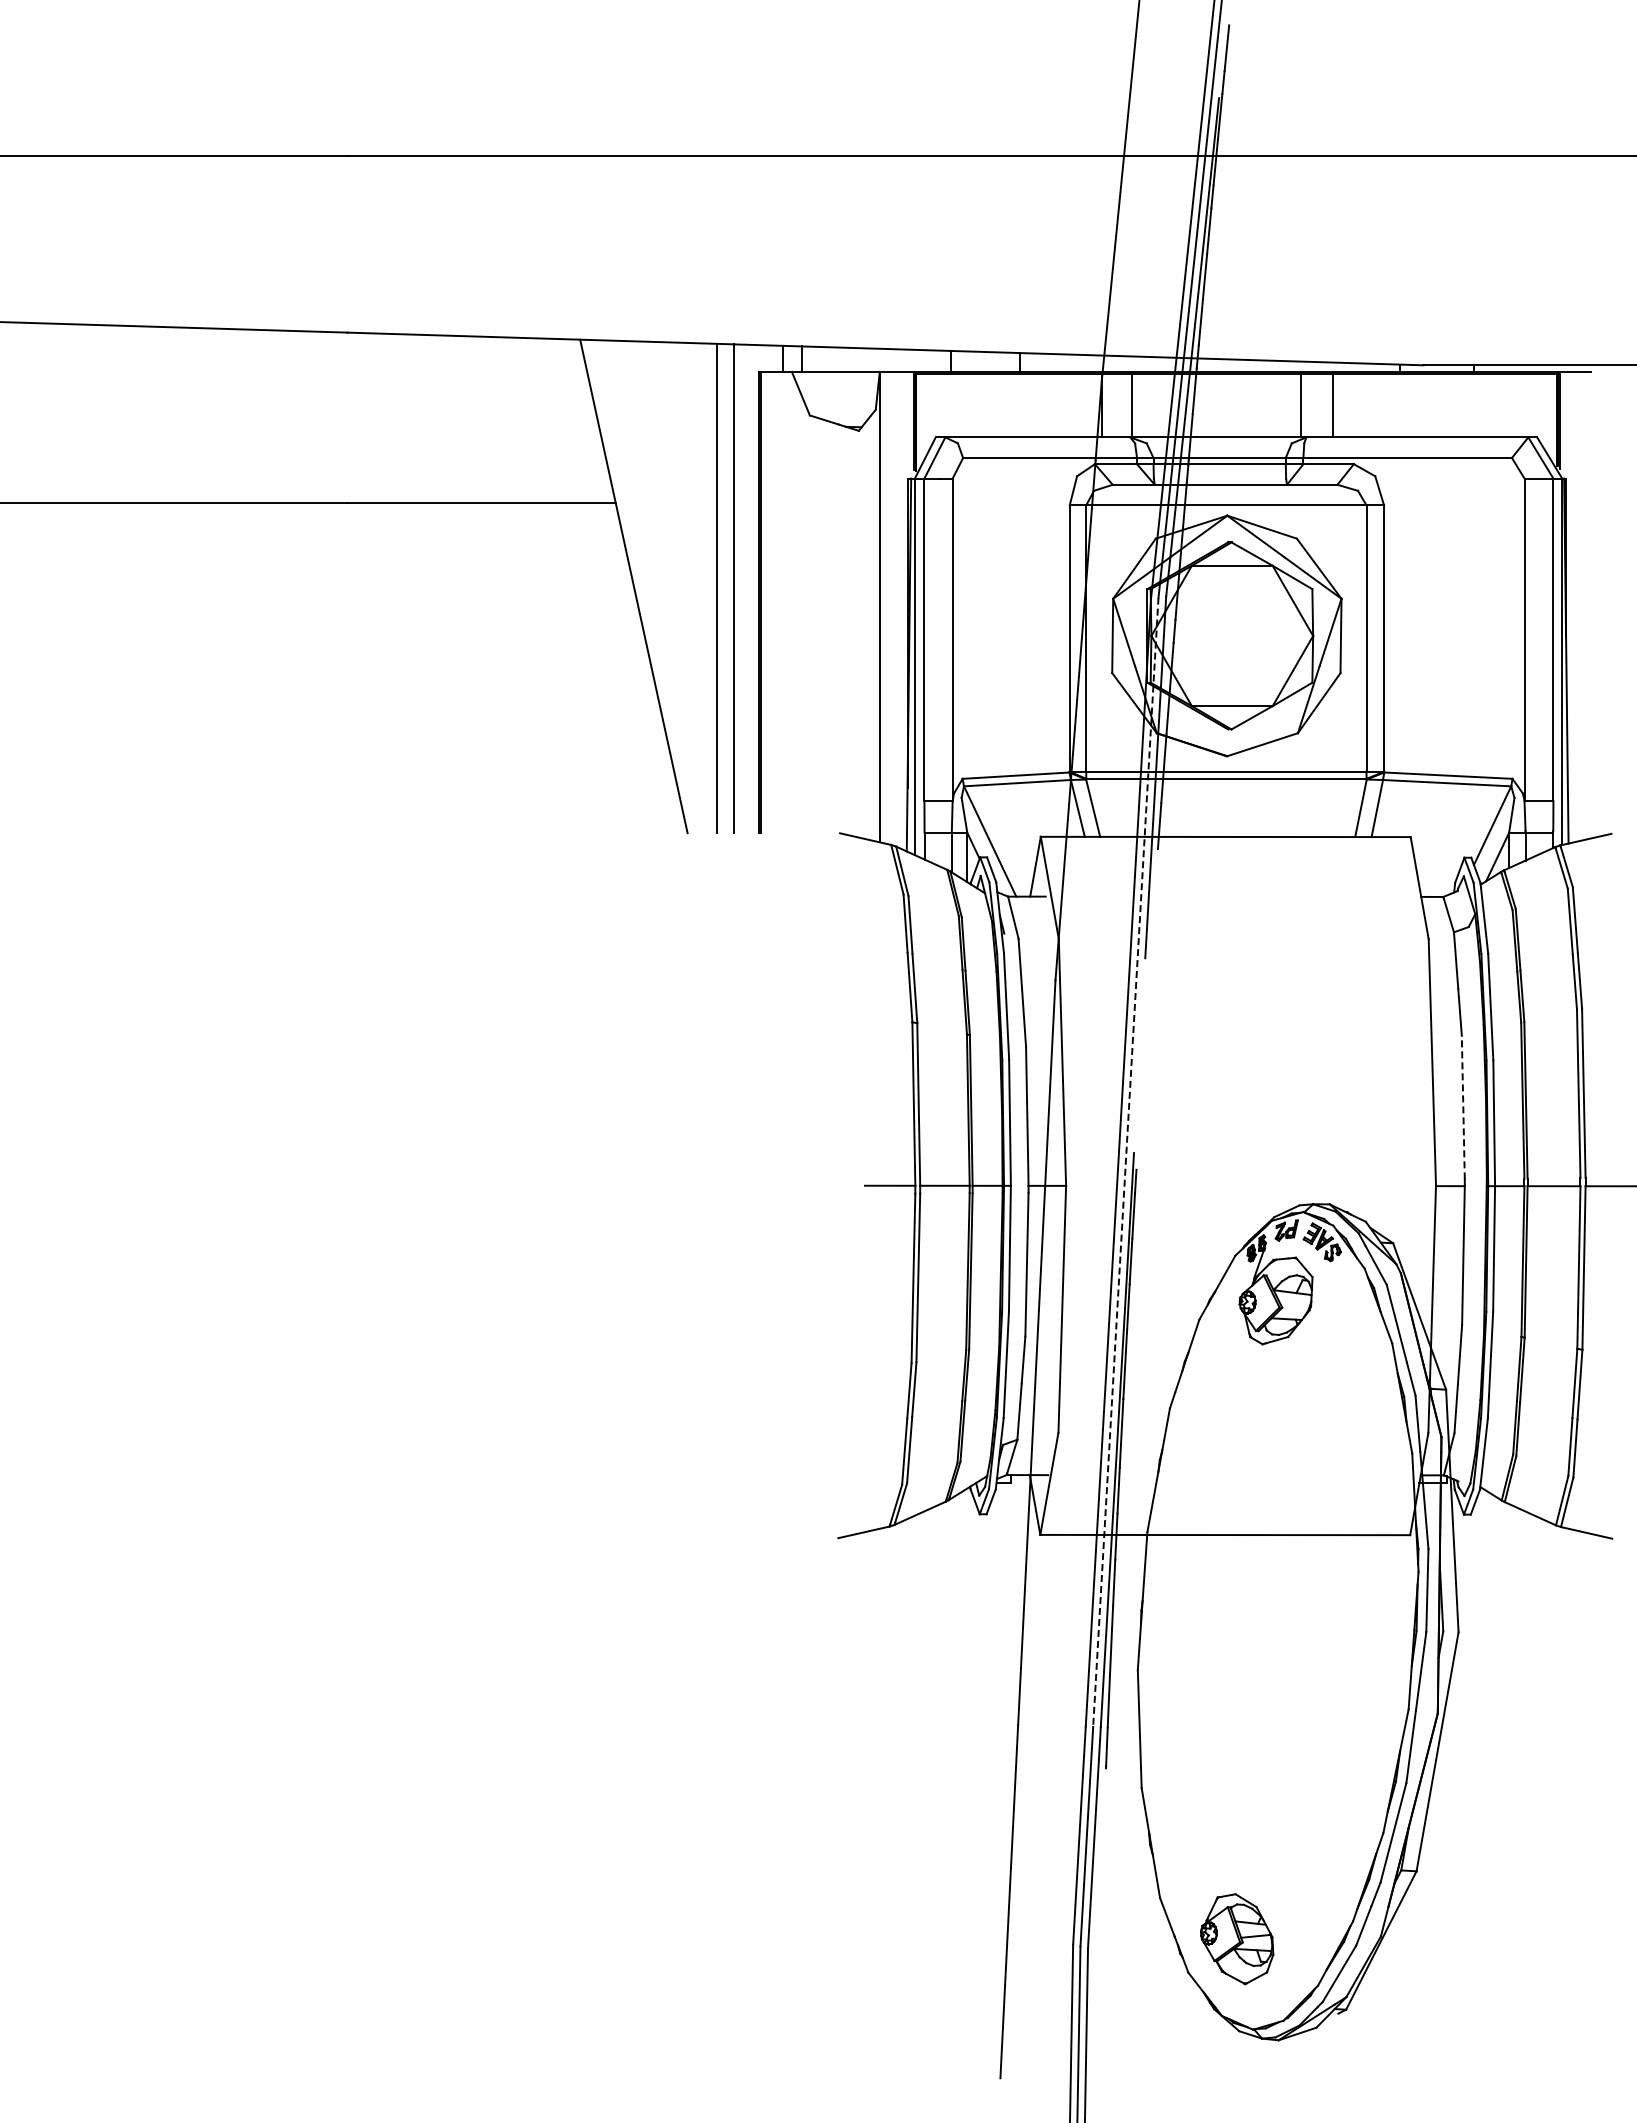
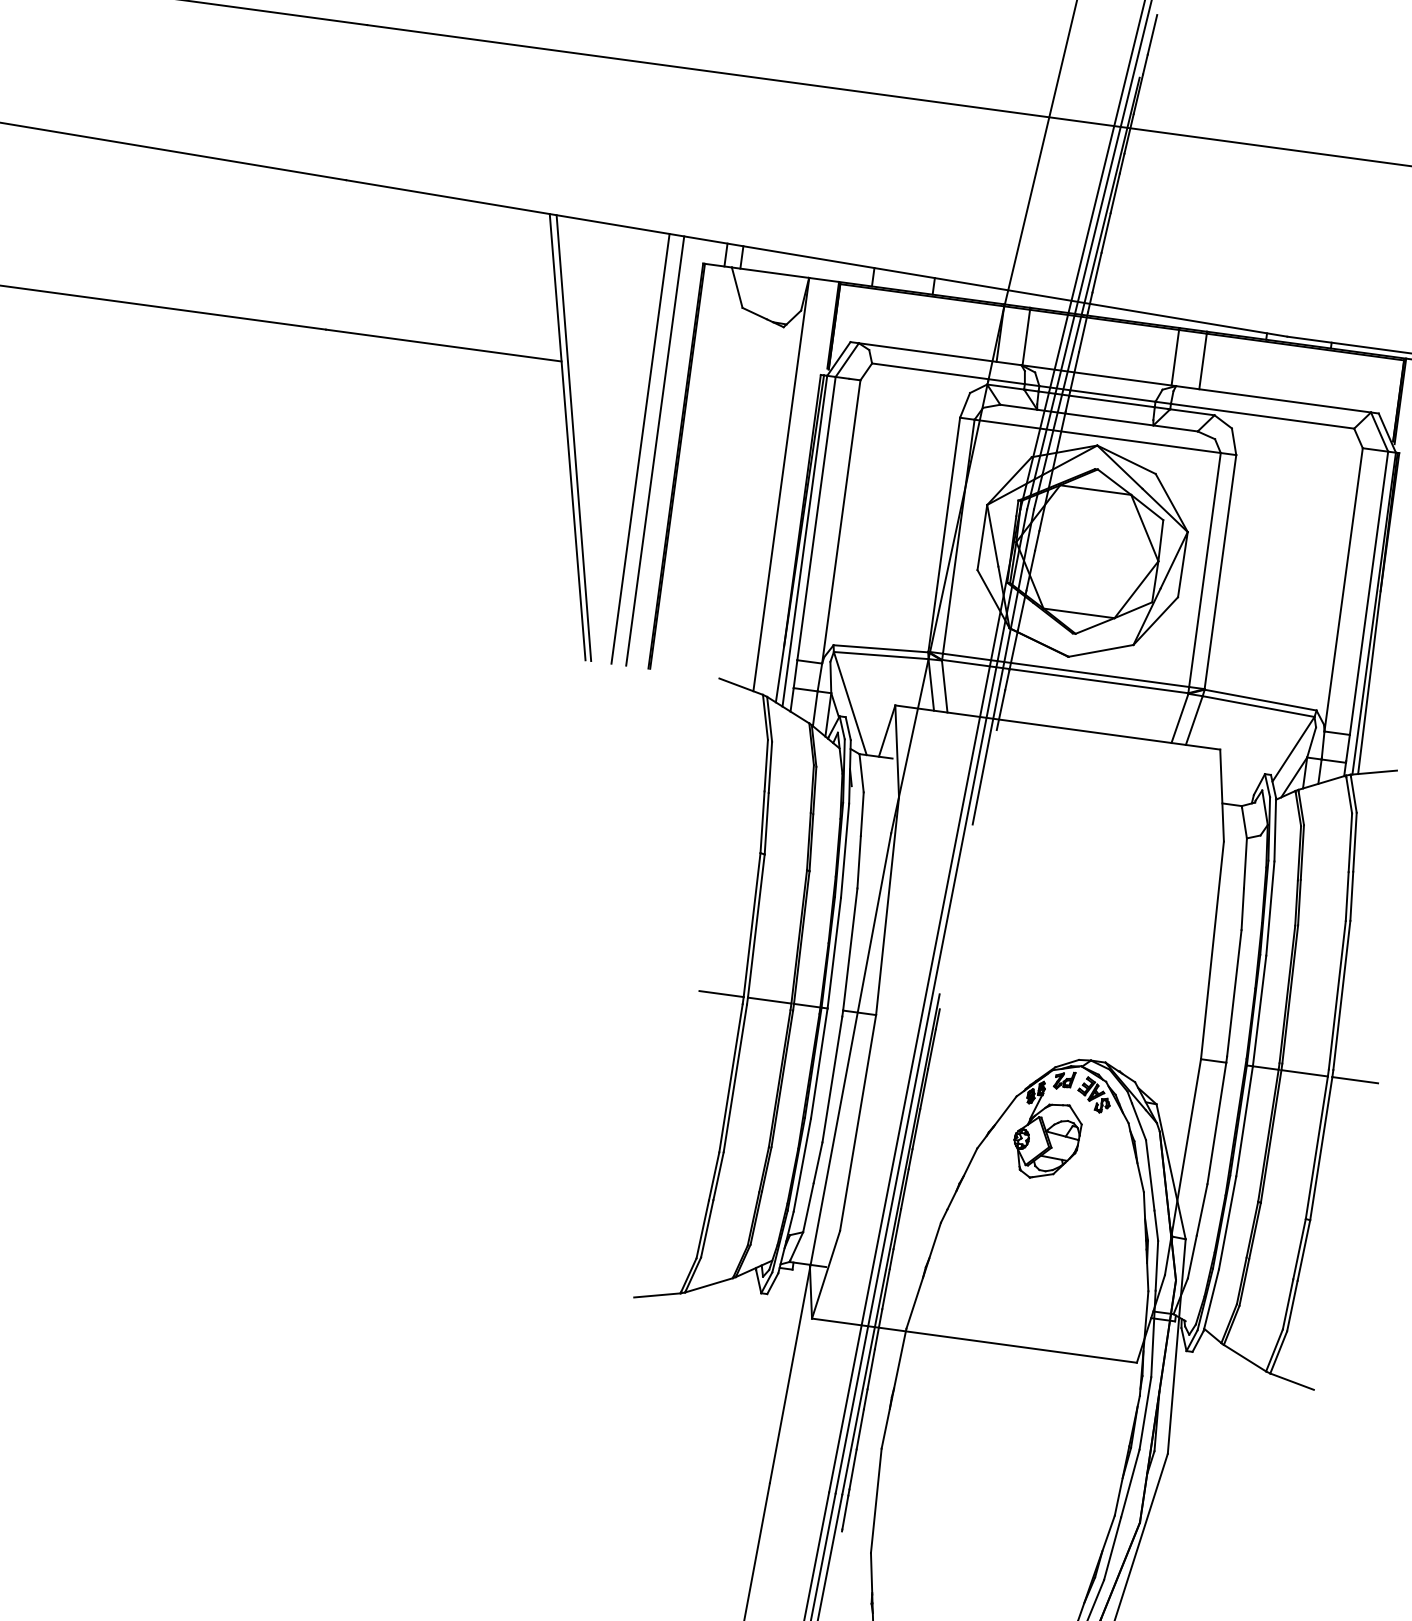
line: (641, 586) -> (574, 438), added
line: (1463, 1107) -> (1234, 993), dashed -> solid
line: (1125, 1162) -> (931, 1001), dashed -> solid

